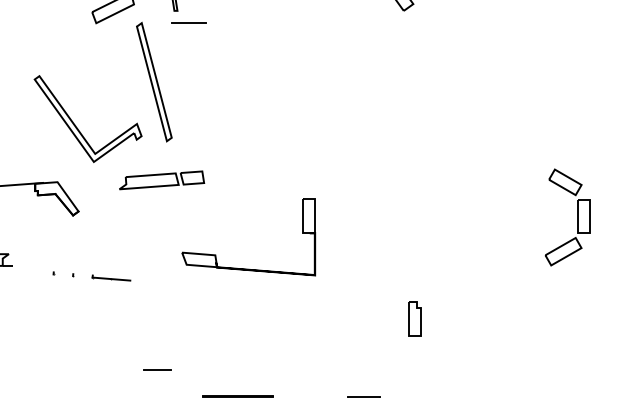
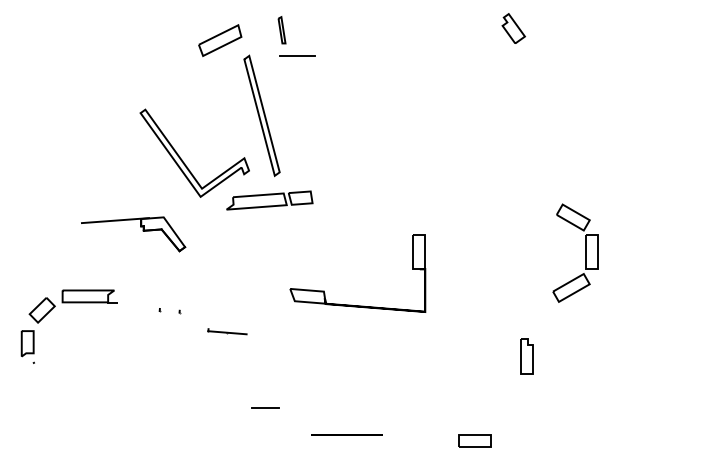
part: (161, 180) -> (269, 200), moved
part: (577, 216) -> (585, 252), moved
part: (111, 277) -> (227, 331), moved

